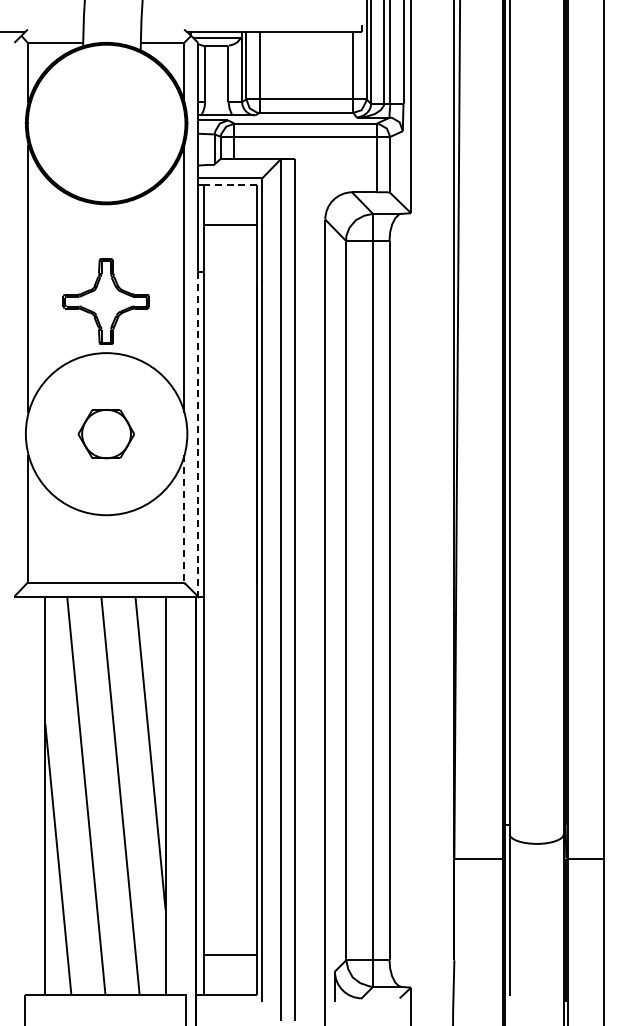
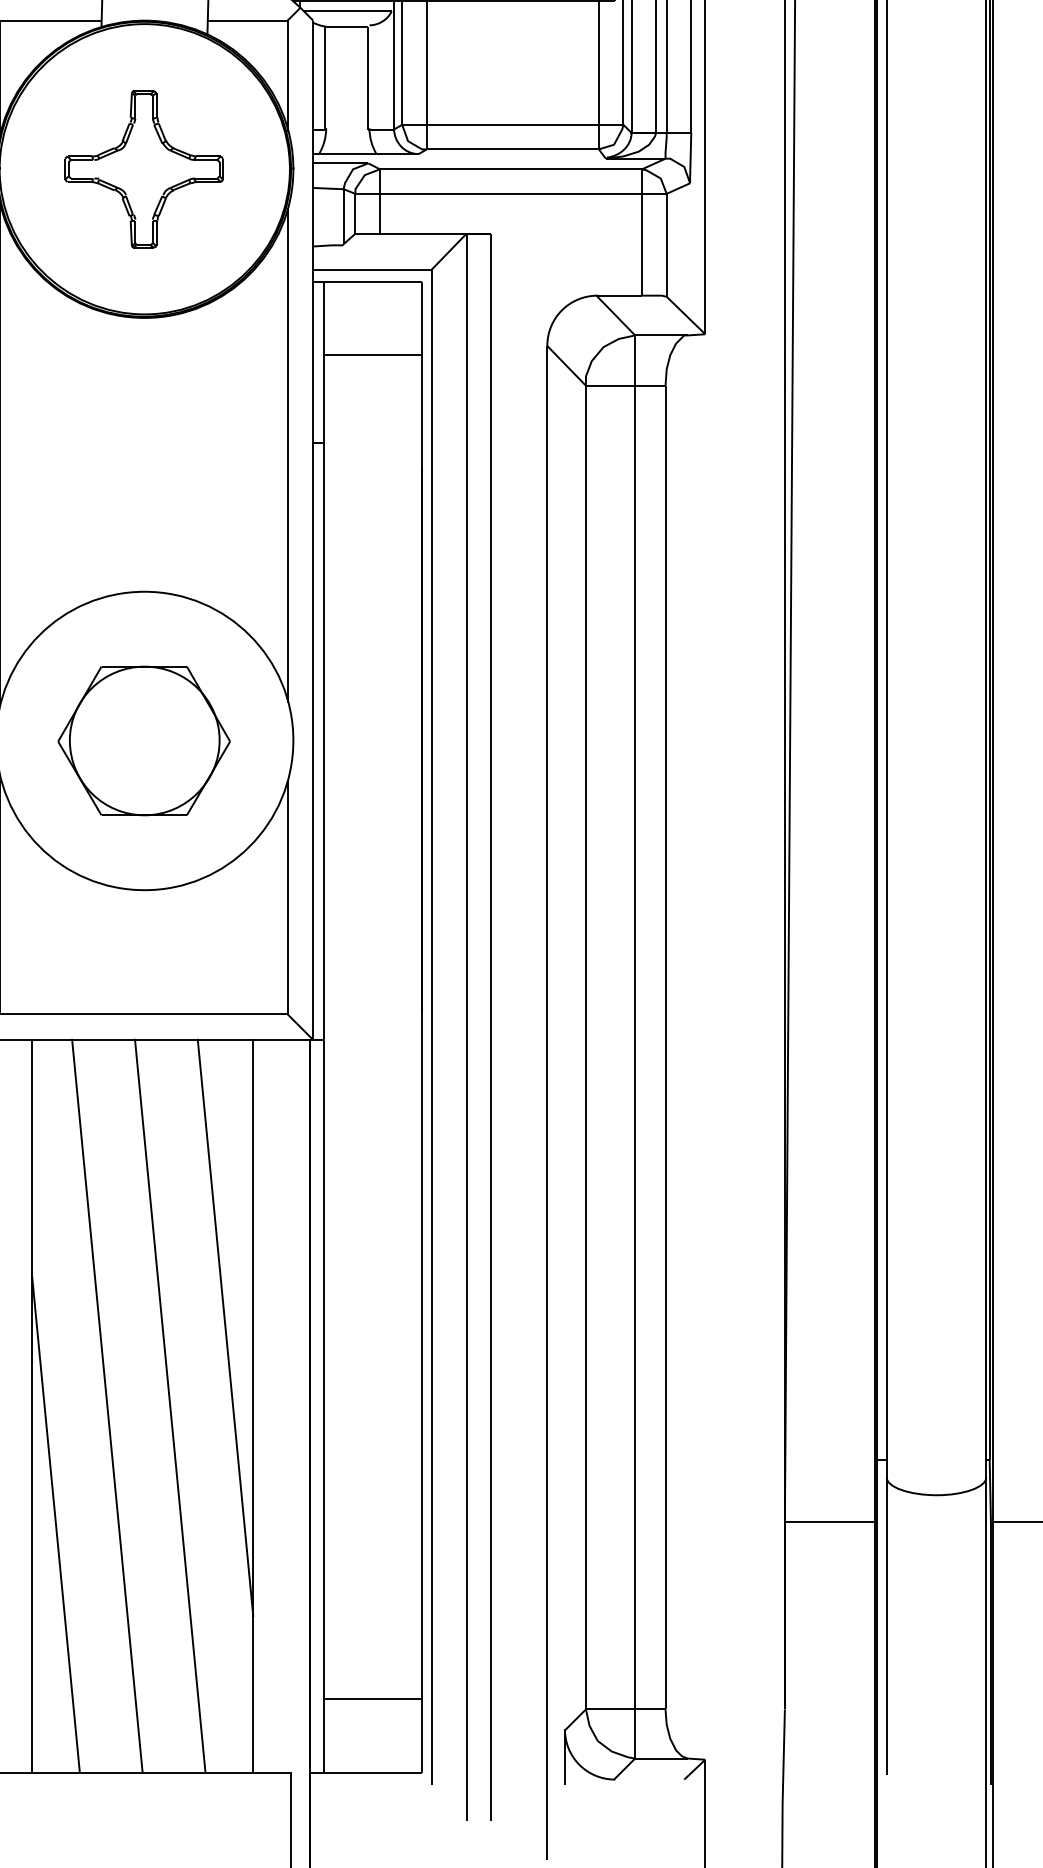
line: (229, 184) -> (370, 281), dashed -> solid
part: (105, 301) -> (142, 169), moved
part: (106, 433) -> (144, 739), size x1.67
line: (198, 434) -> (313, 741), dashed -> solid
line: (184, 520) -> (288, 899), dashed -> solid

